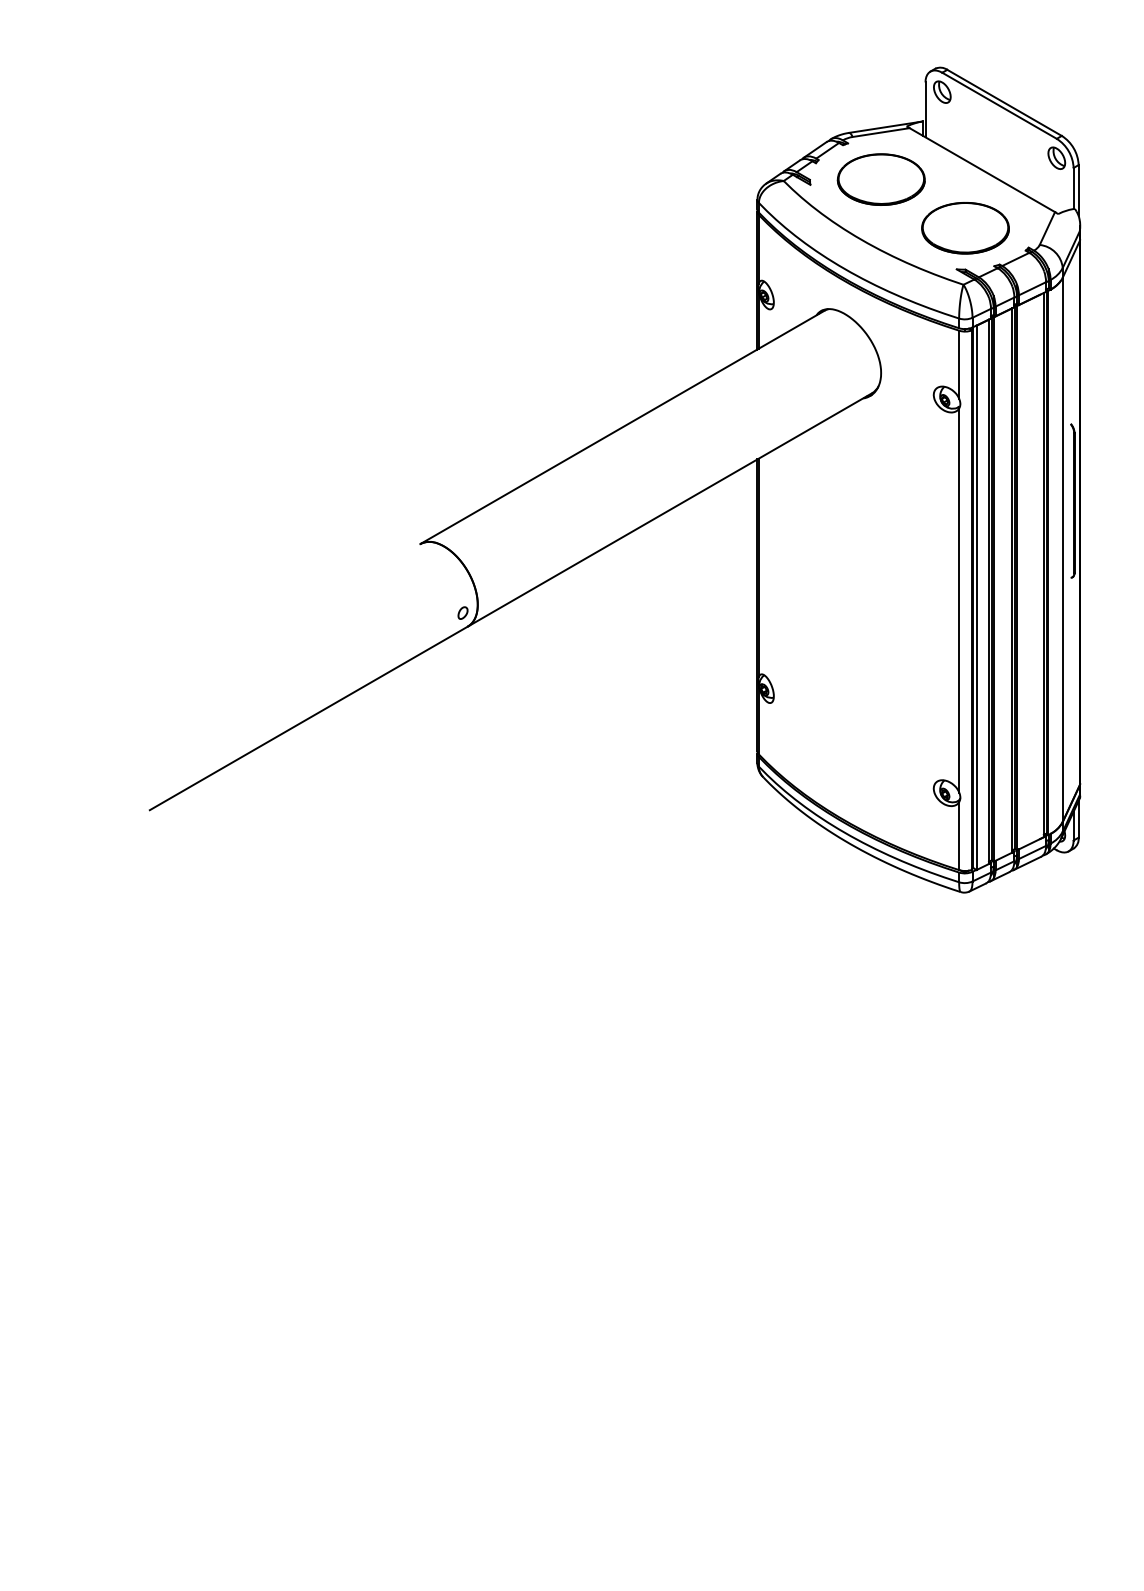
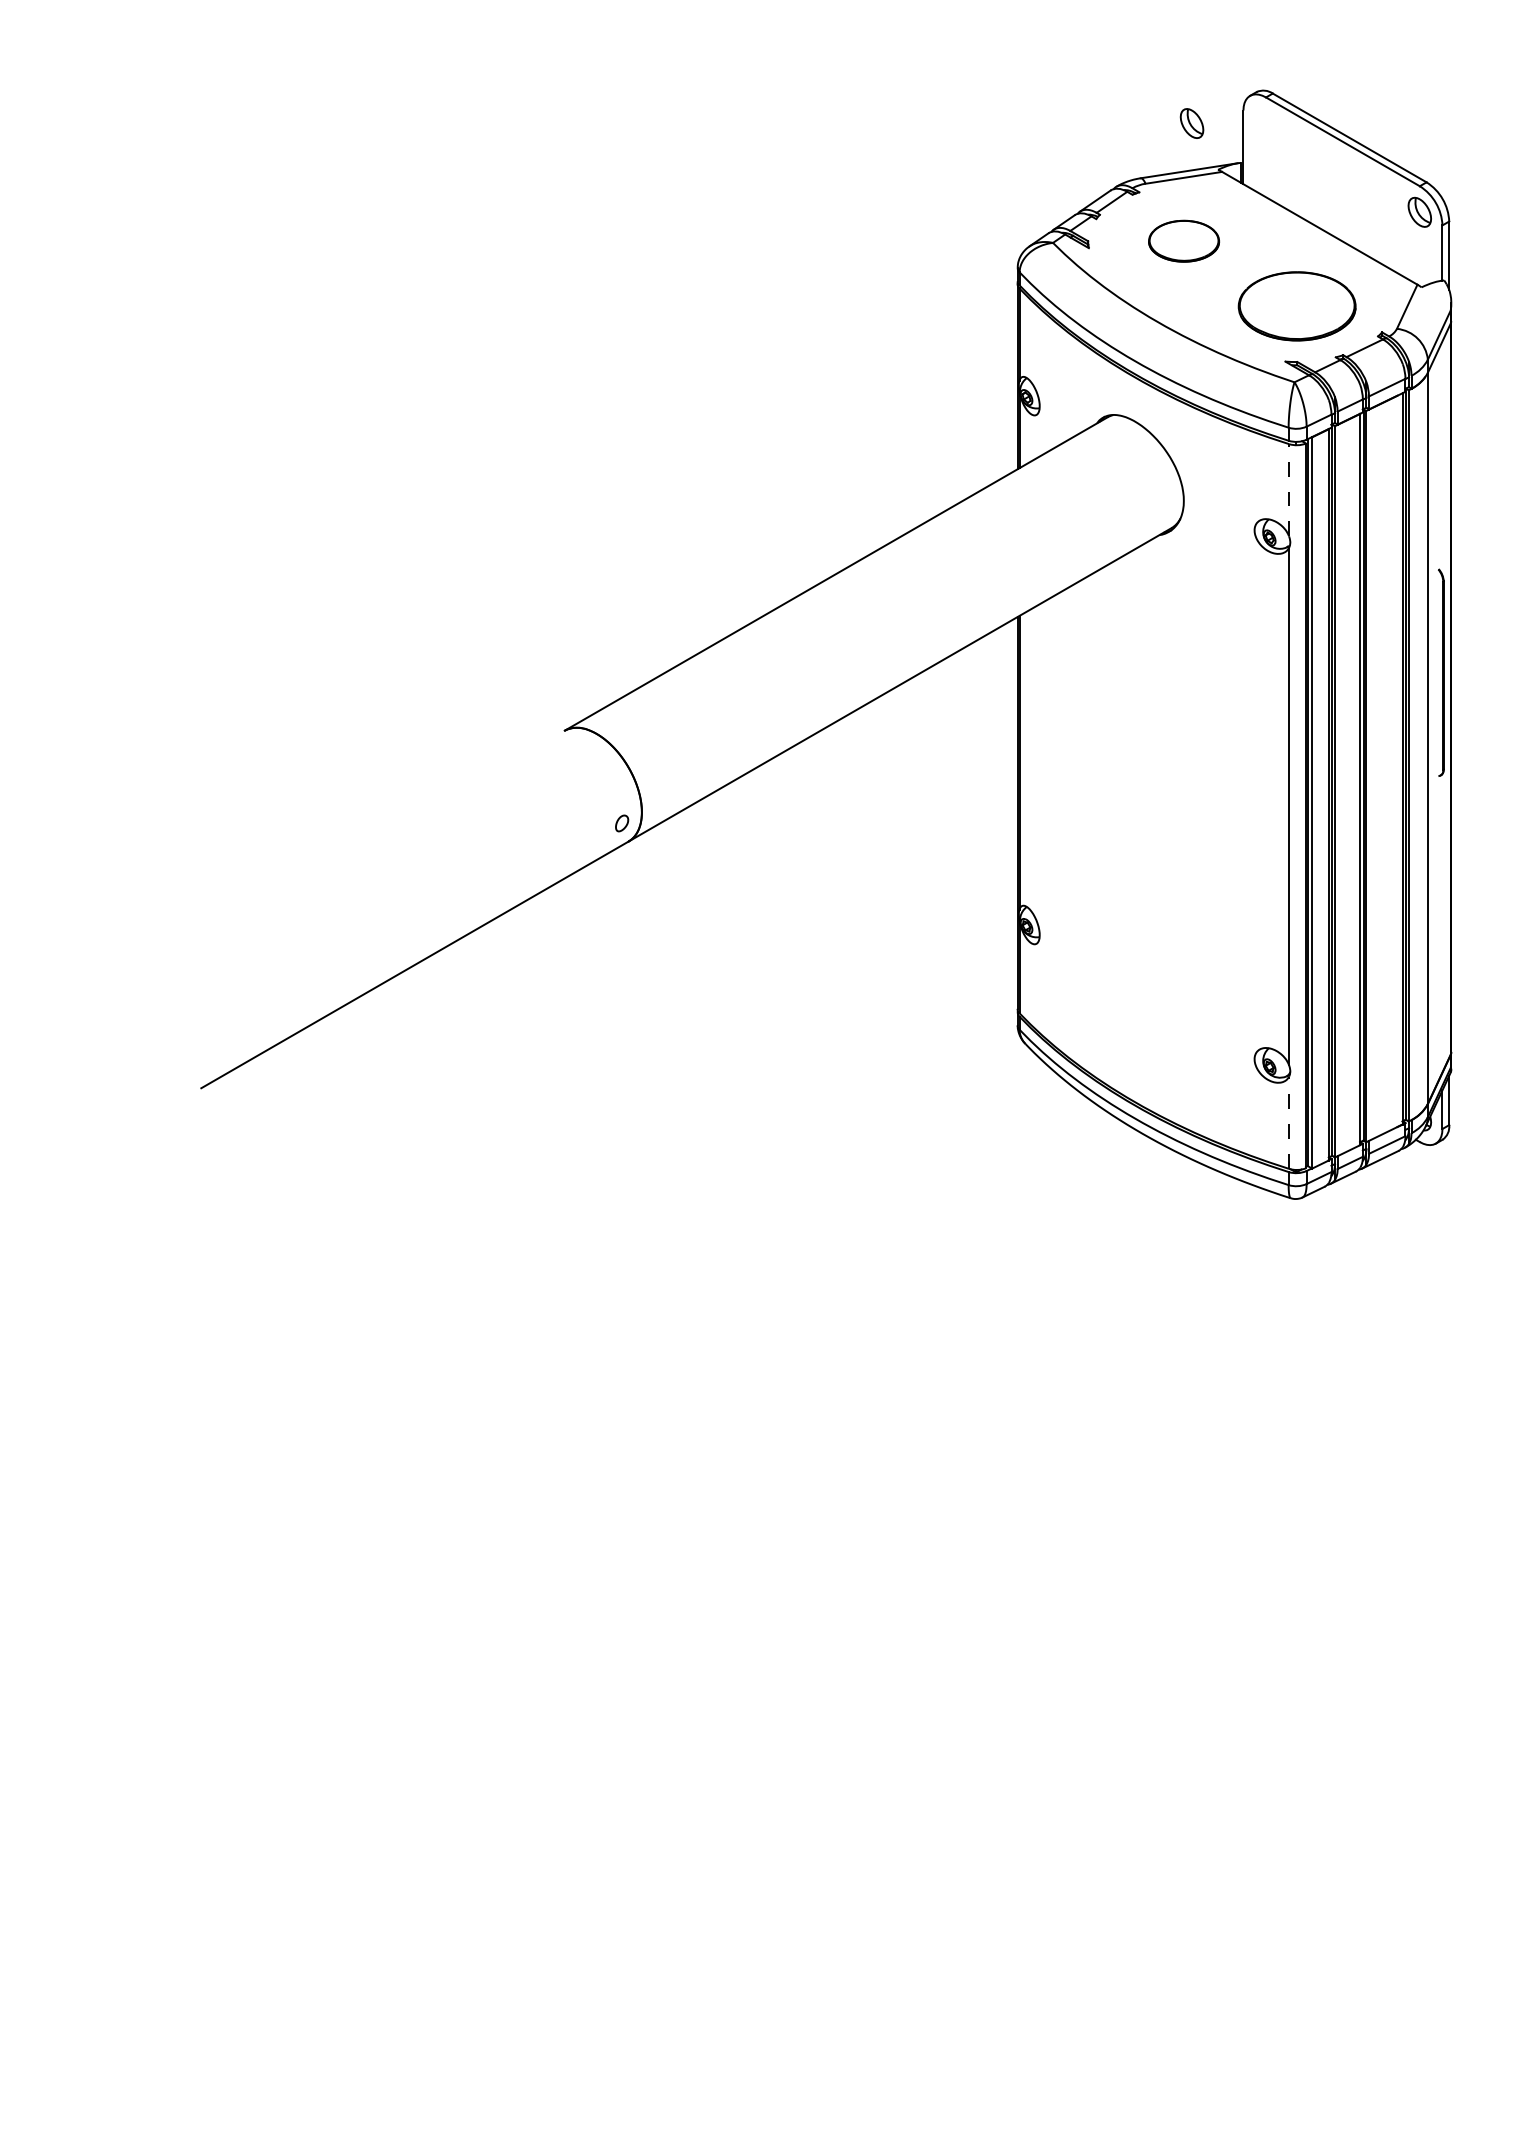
part: (941, 92) -> (1191, 123), moved
part: (880, 179) -> (1183, 241), size x0.6
line: (959, 364) -> (1289, 489), solid -> dashed
line: (959, 835) -> (1289, 1122), solid -> dashed

